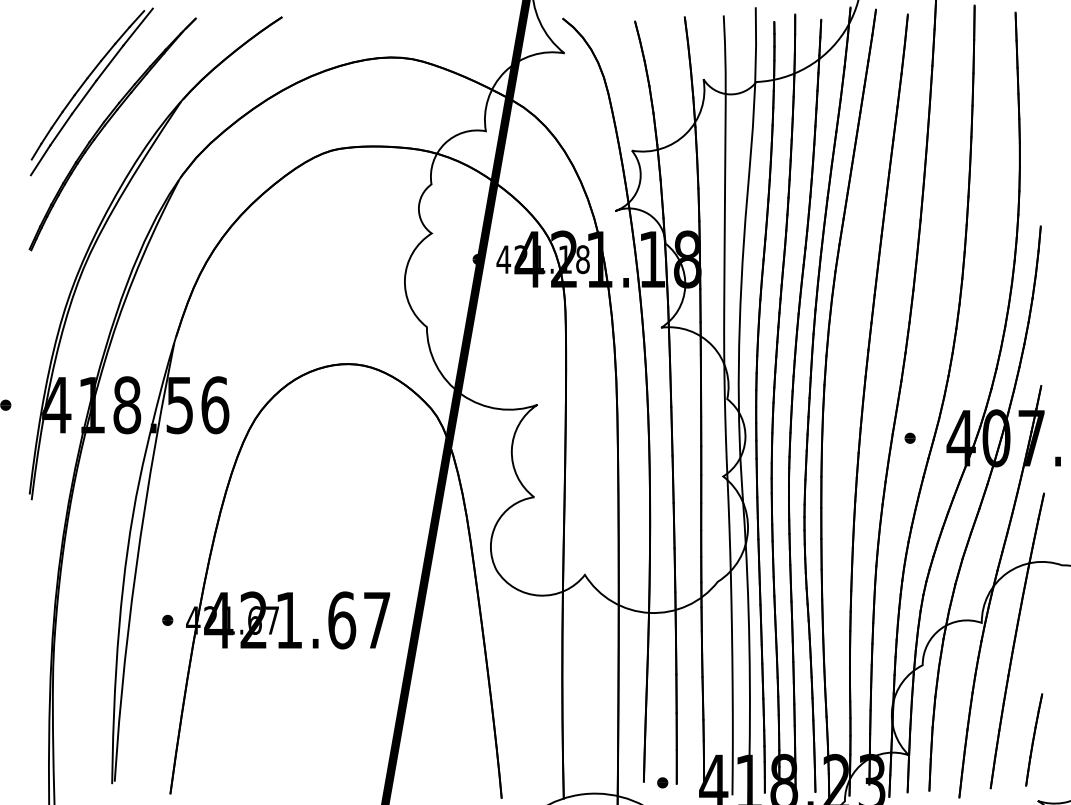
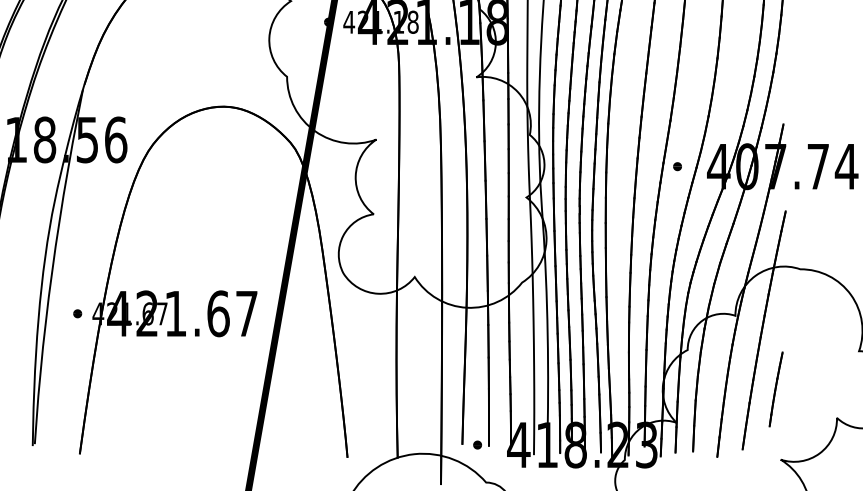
line: (1034, 739) -> (776, 389), moved

